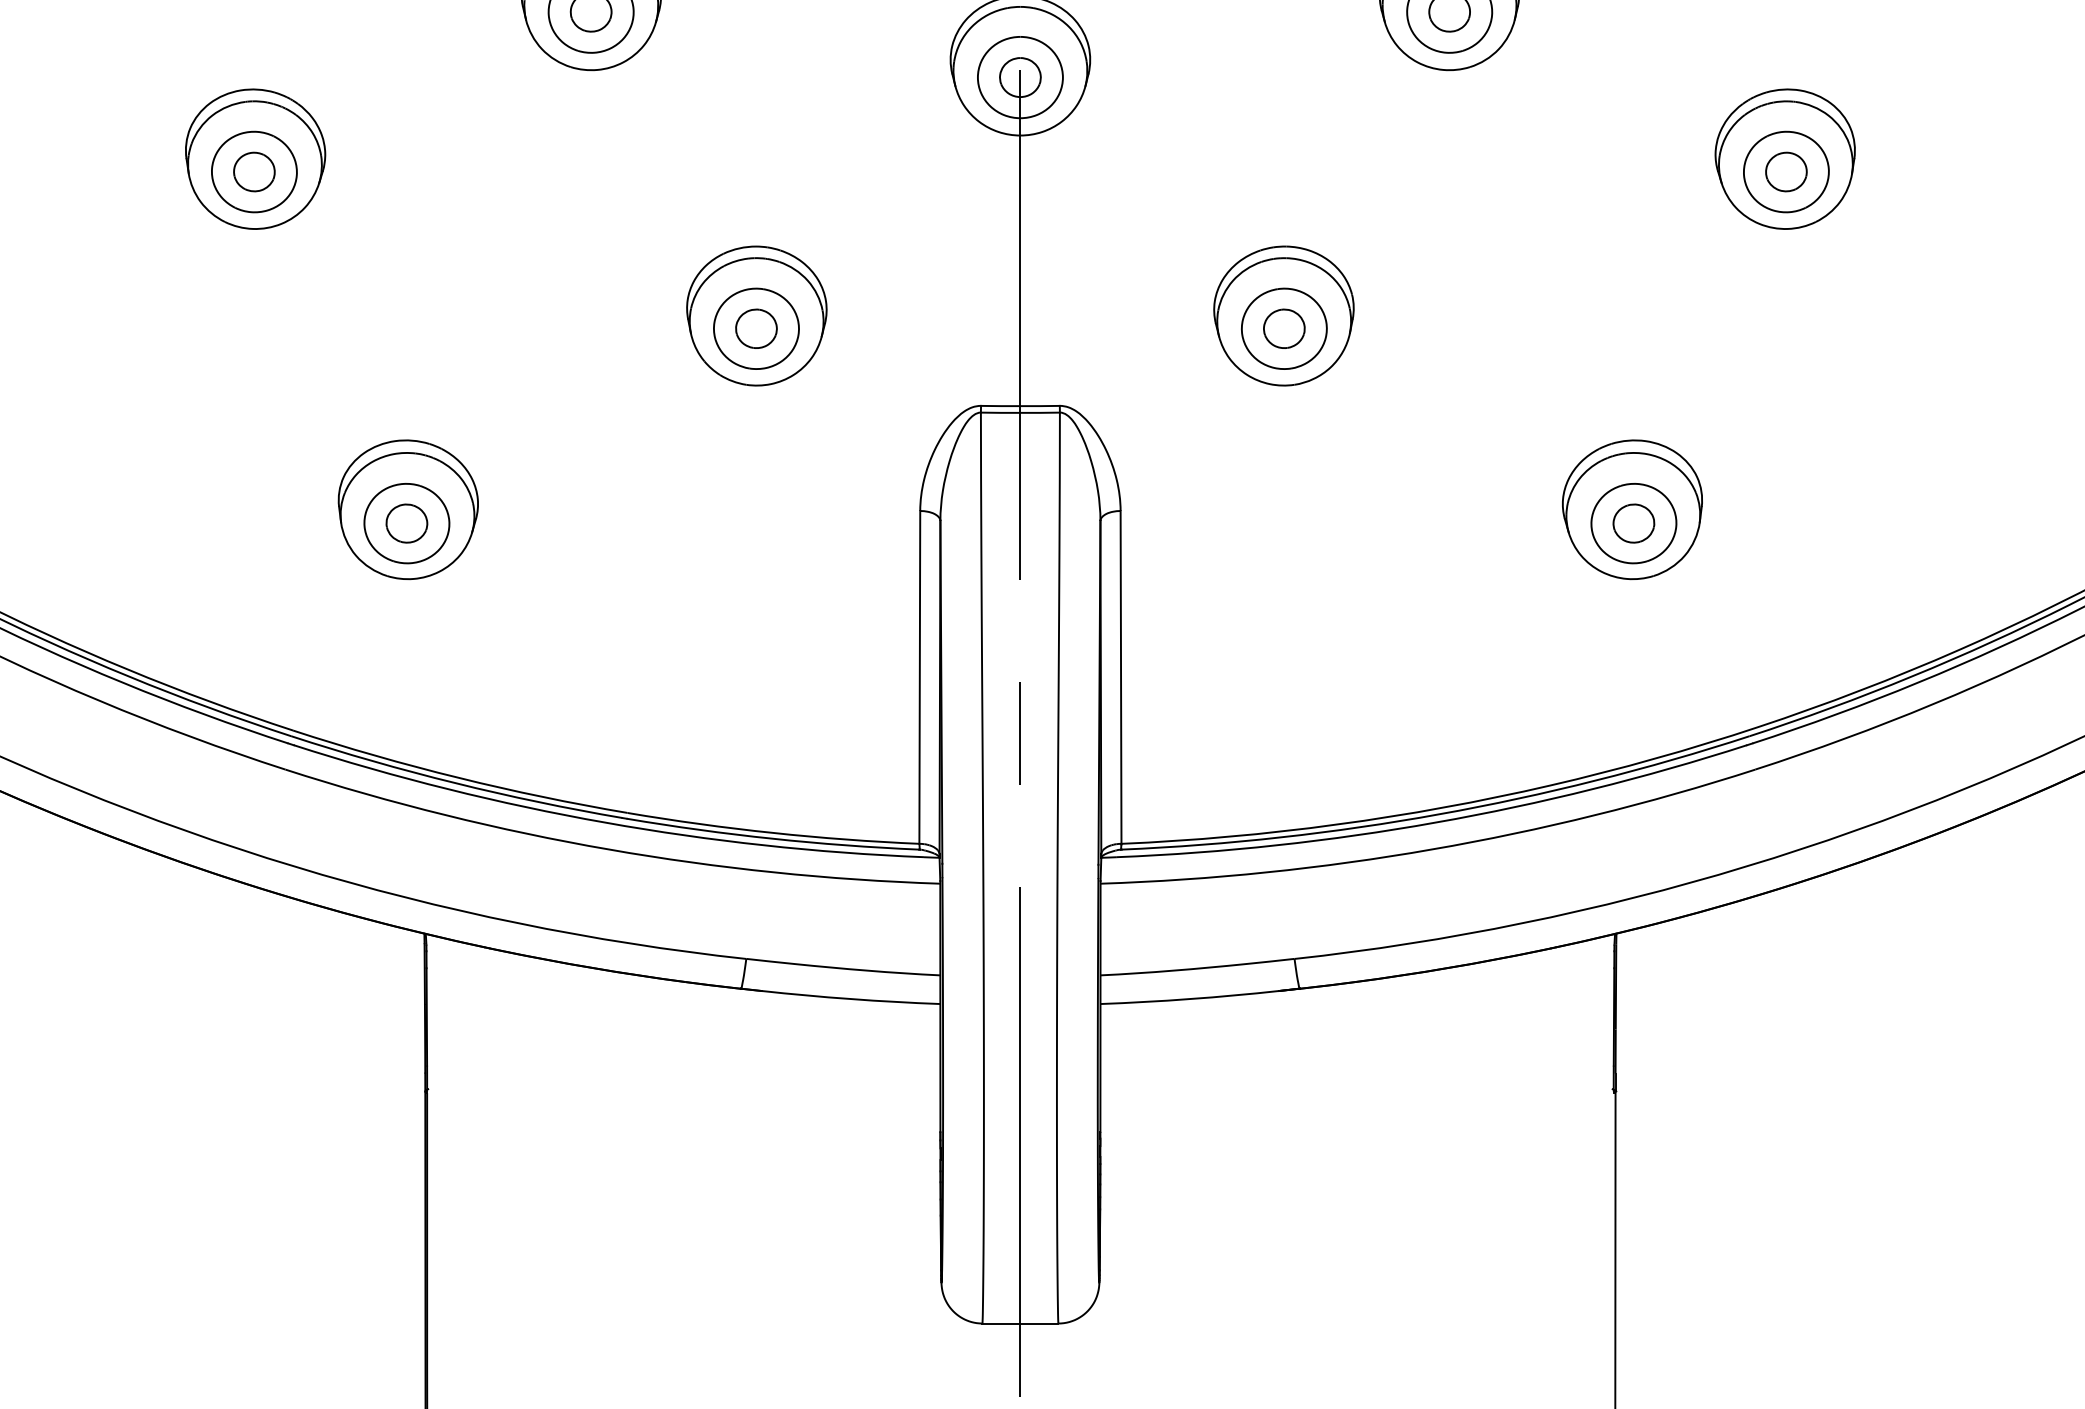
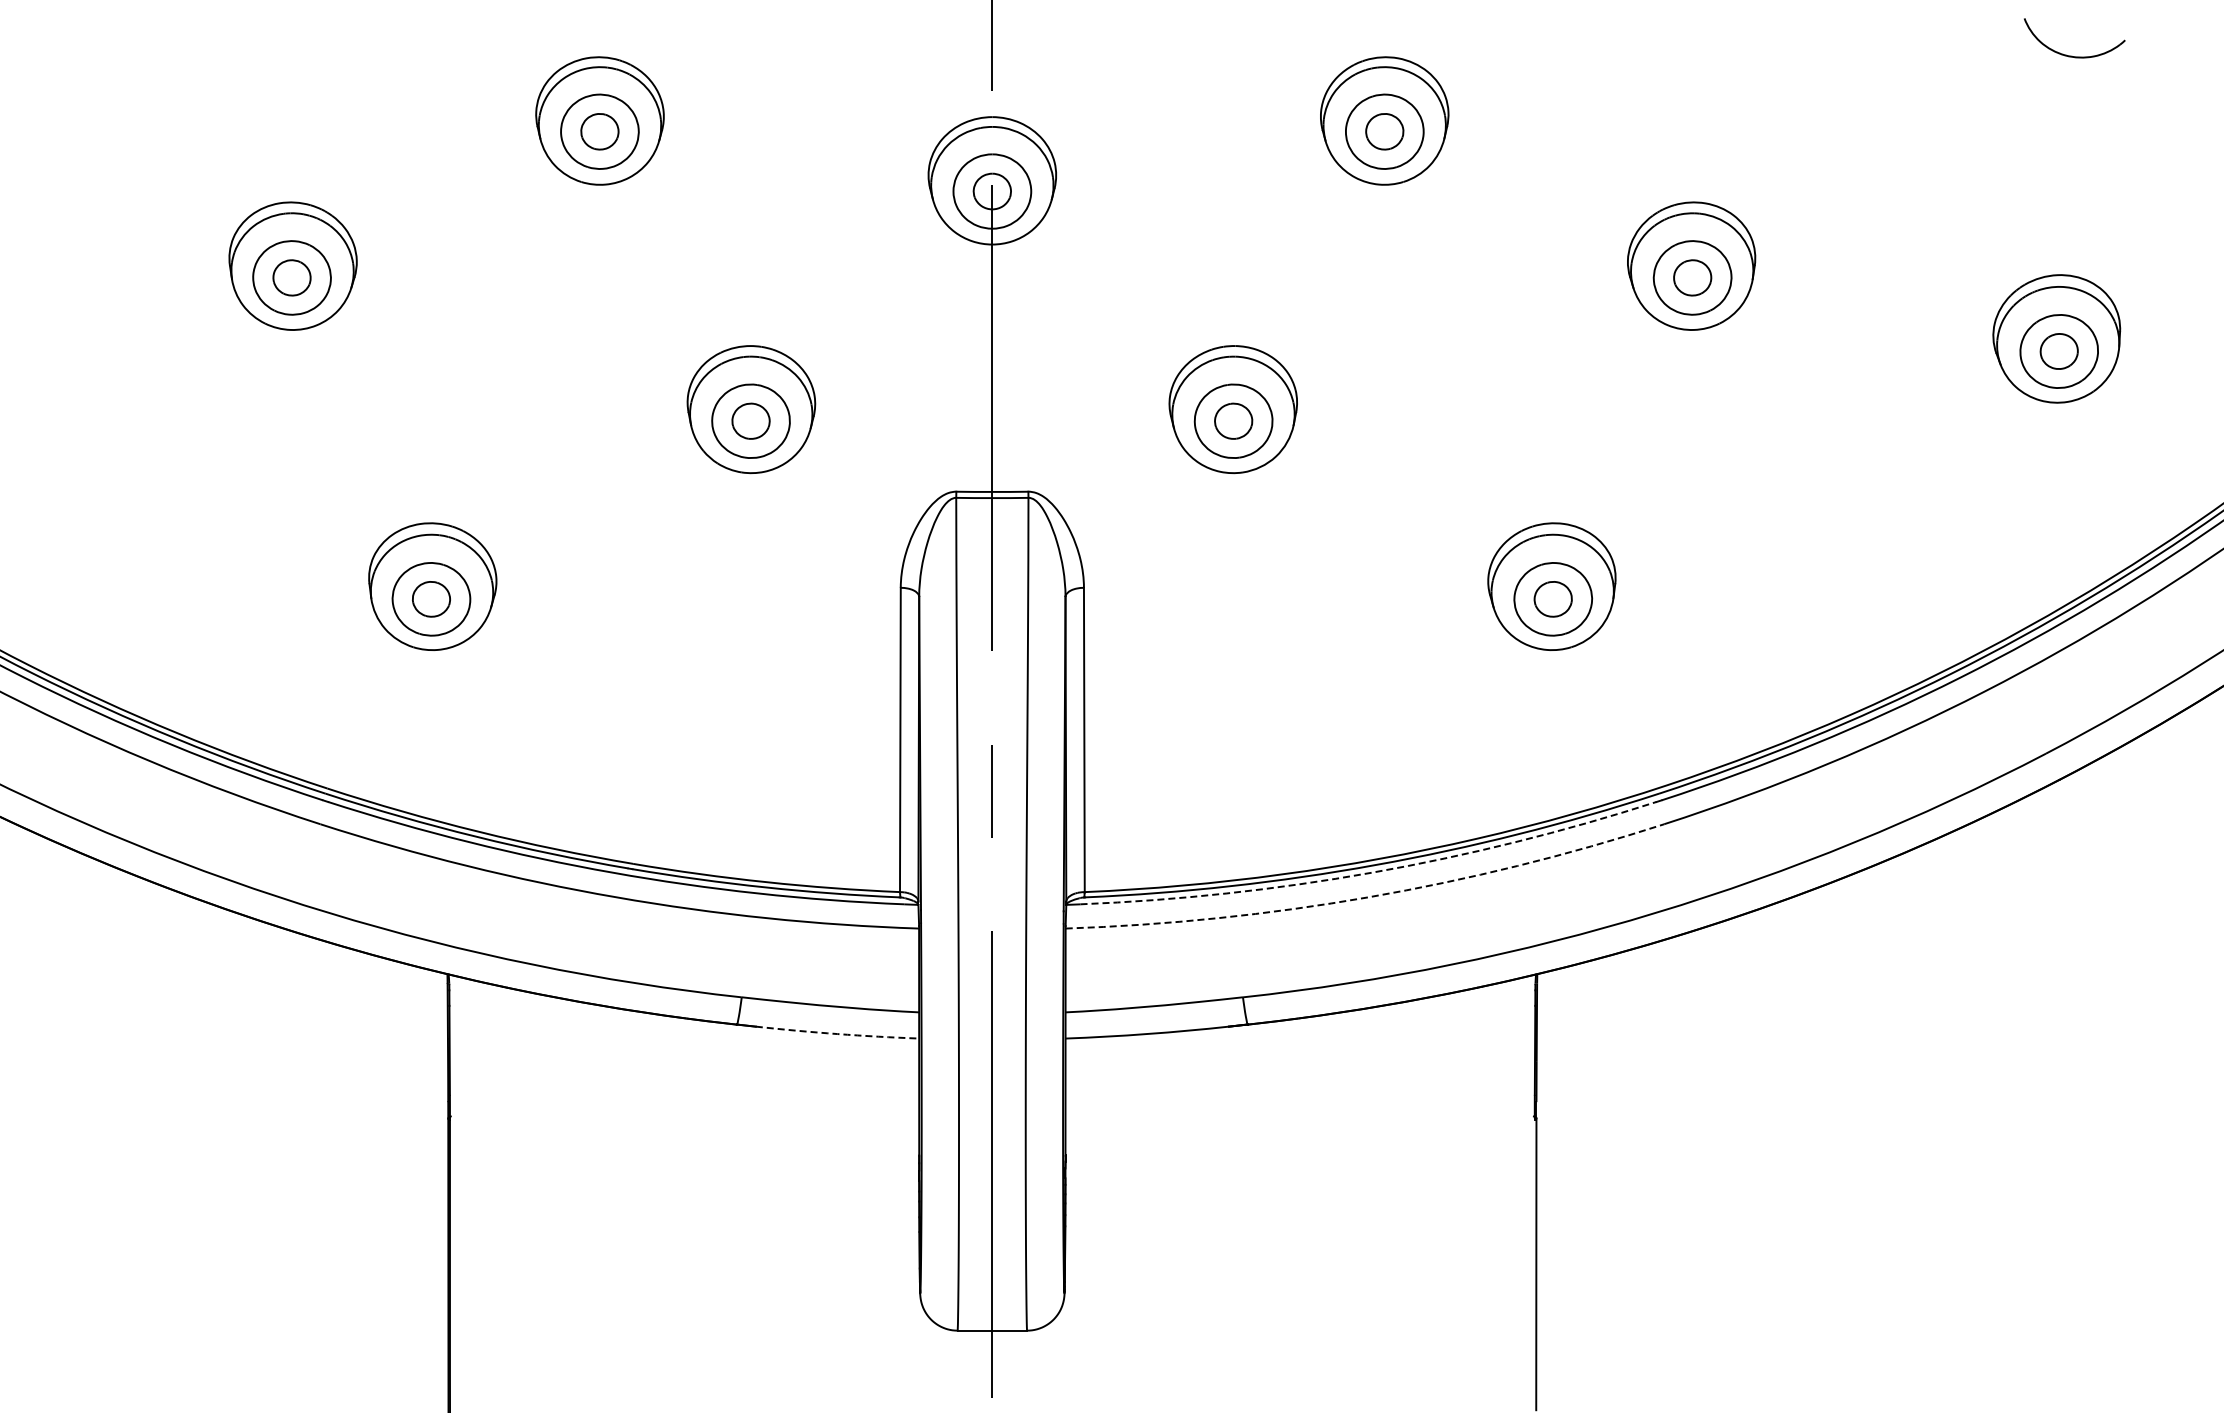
arc: (1436, 822) -> (1372, 872), solid -> dashed
arc: (1431, 849) -> (1368, 897), solid -> dashed
arc: (851, 999) -> (837, 1034), solid -> dashed

